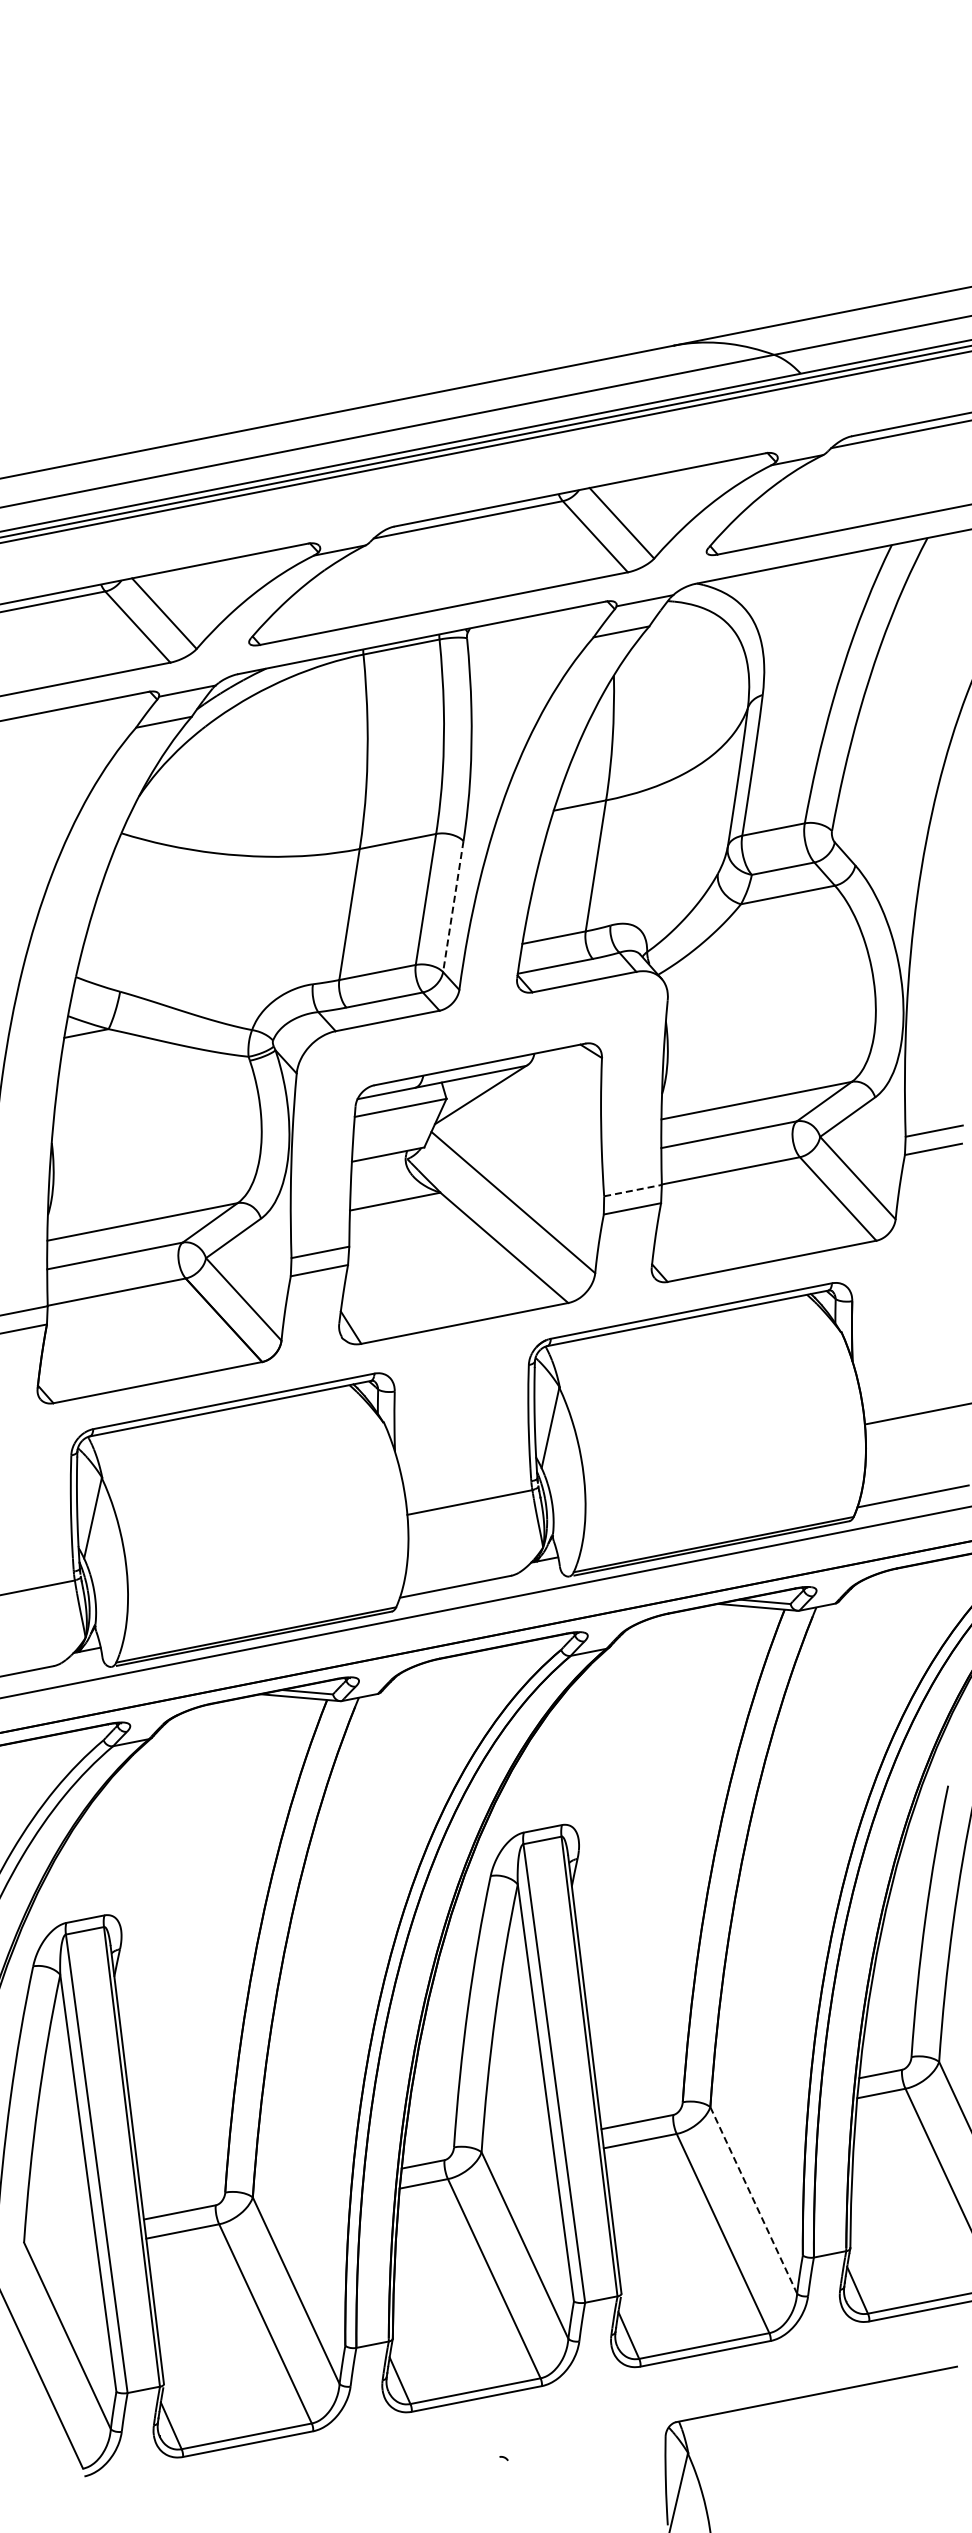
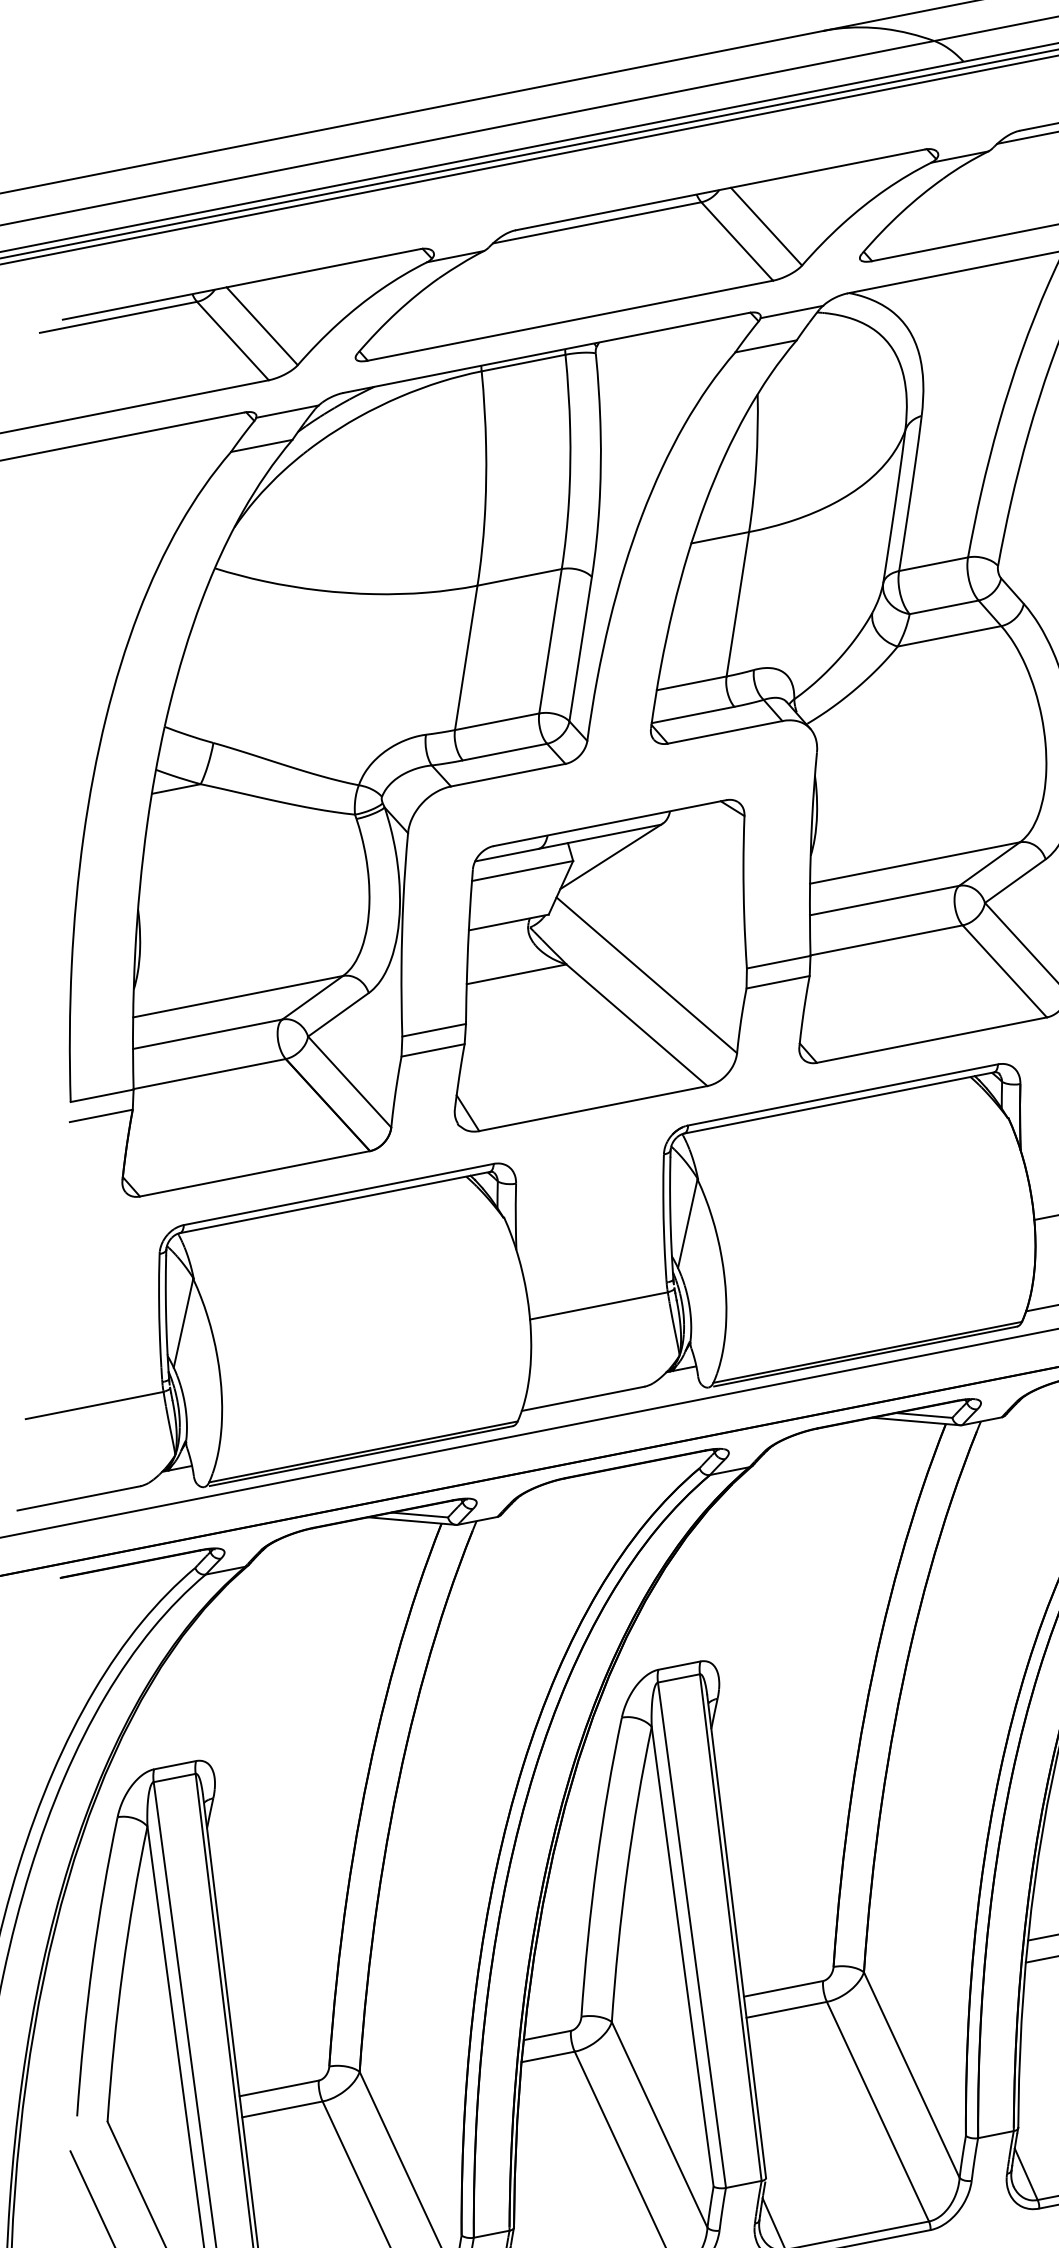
line: (453, 907) -> (580, 650), dashed -> solid
line: (633, 1190) -> (779, 962), dashed -> solid
line: (753, 2200) -> (911, 2075), dashed -> solid

